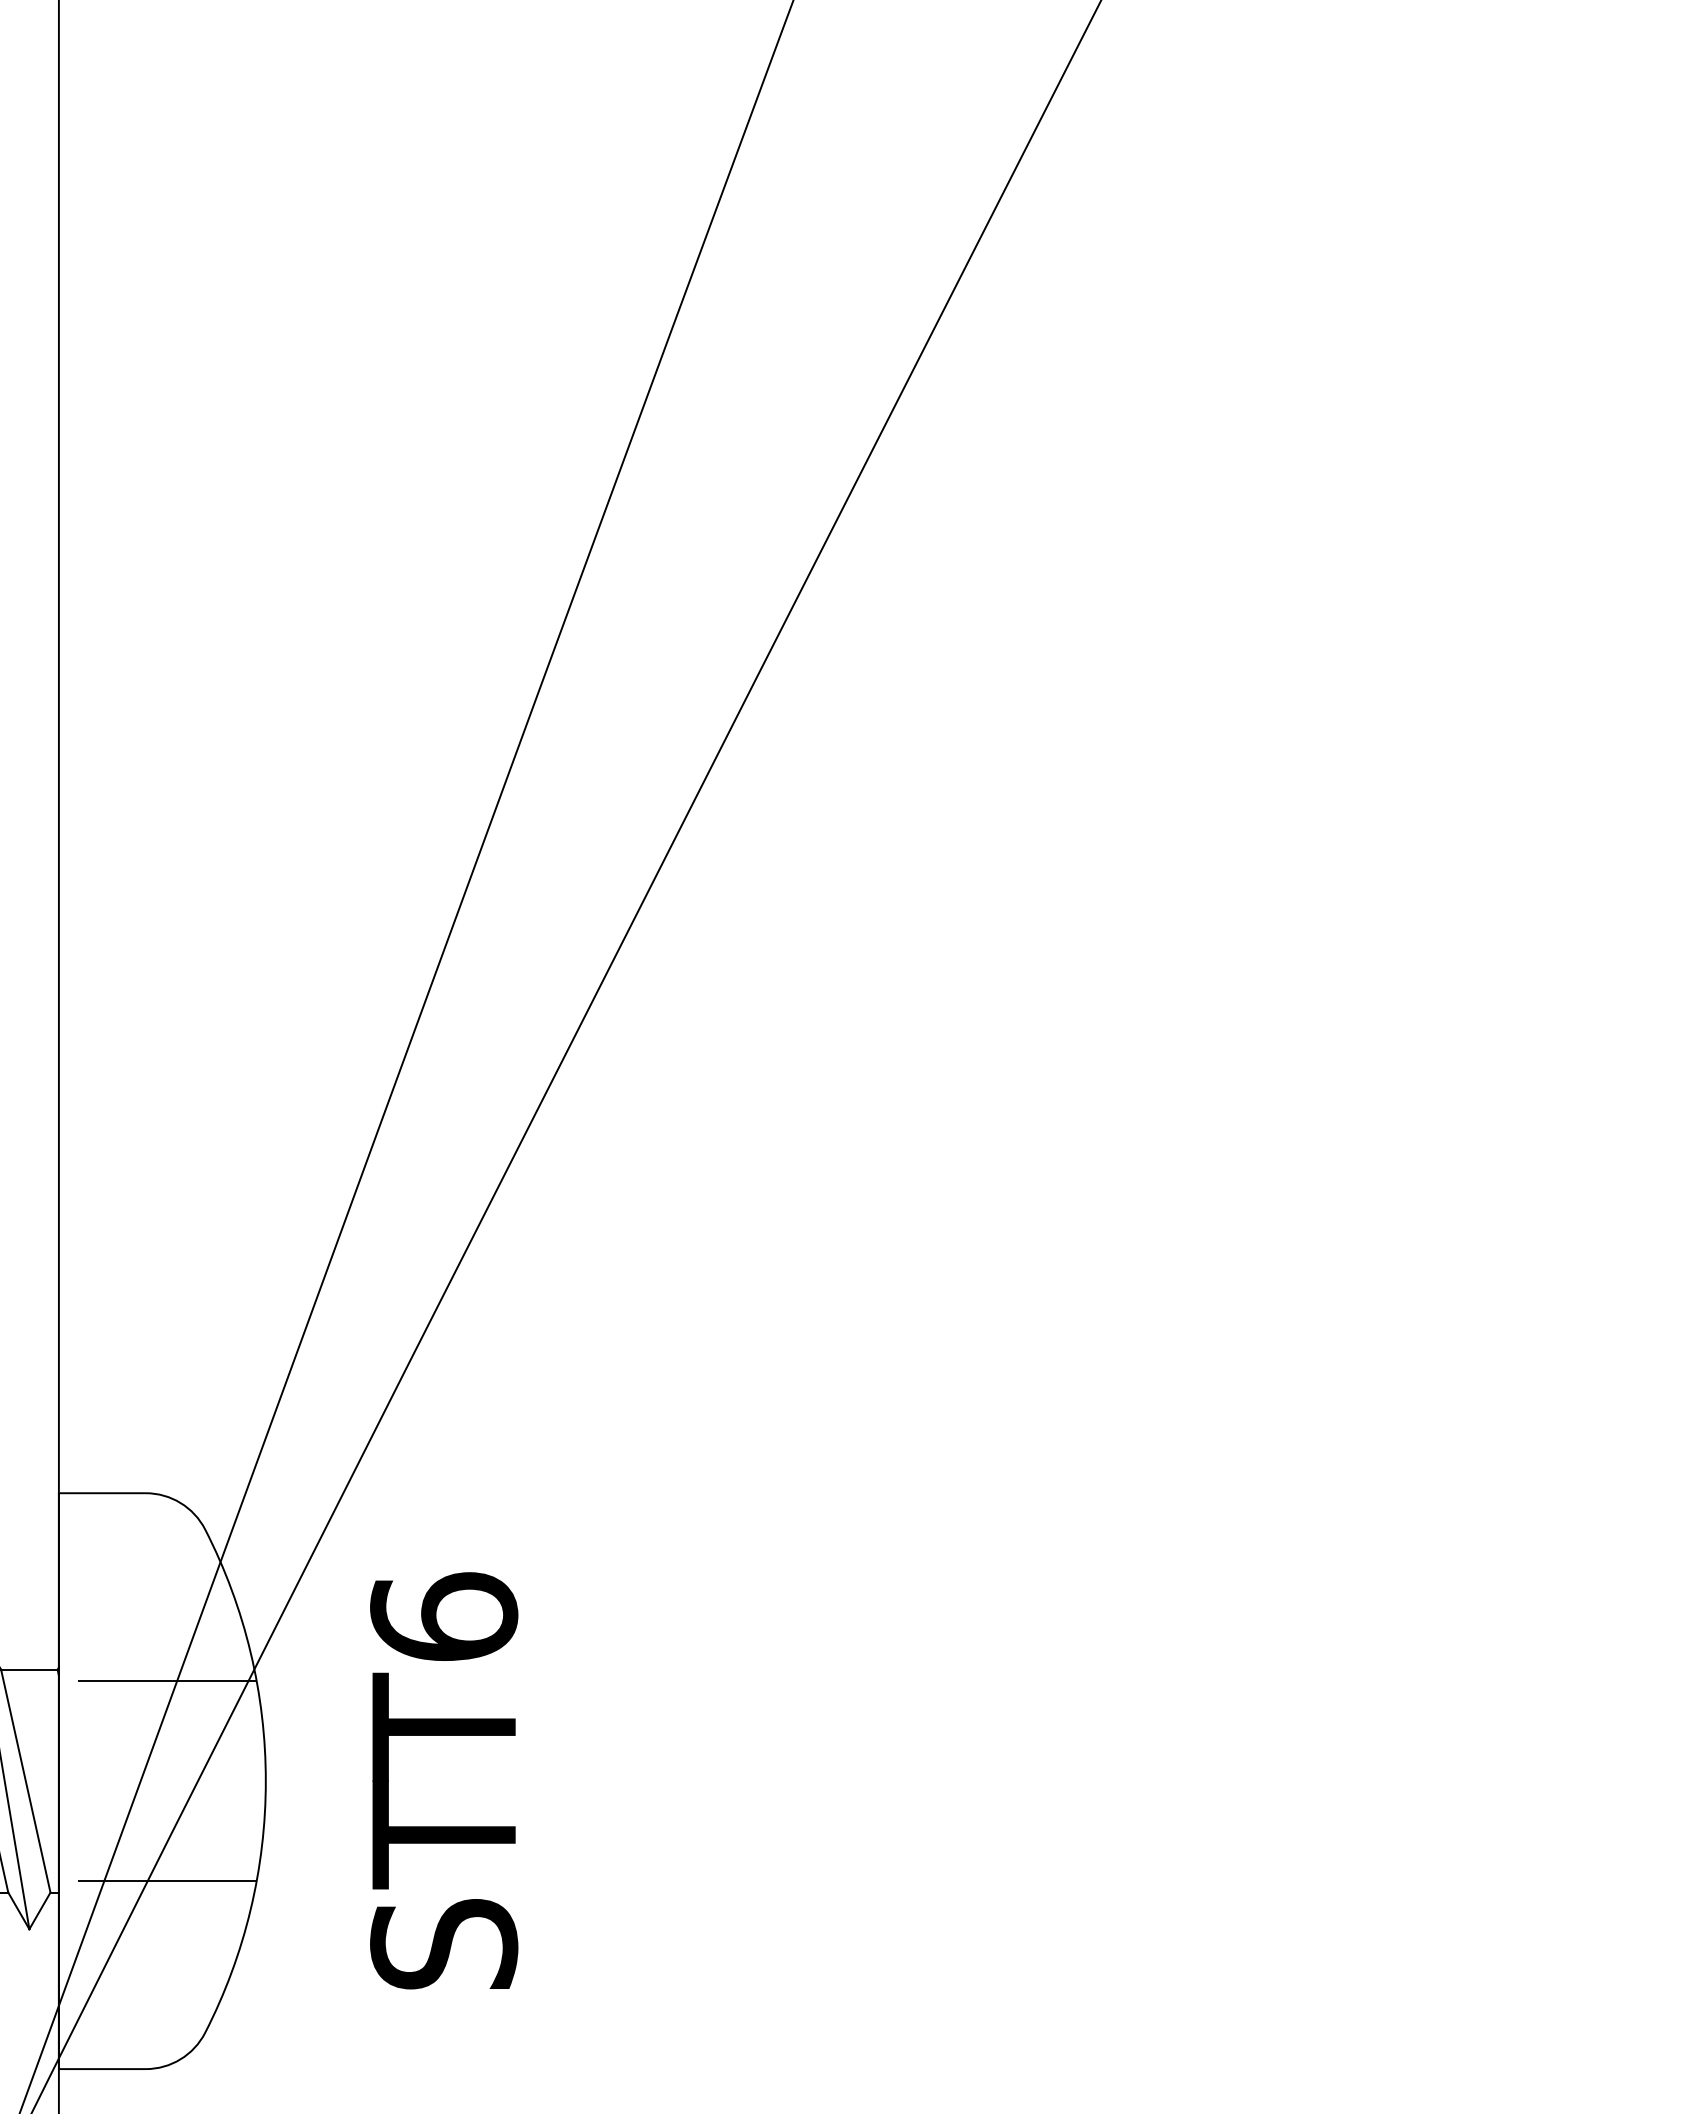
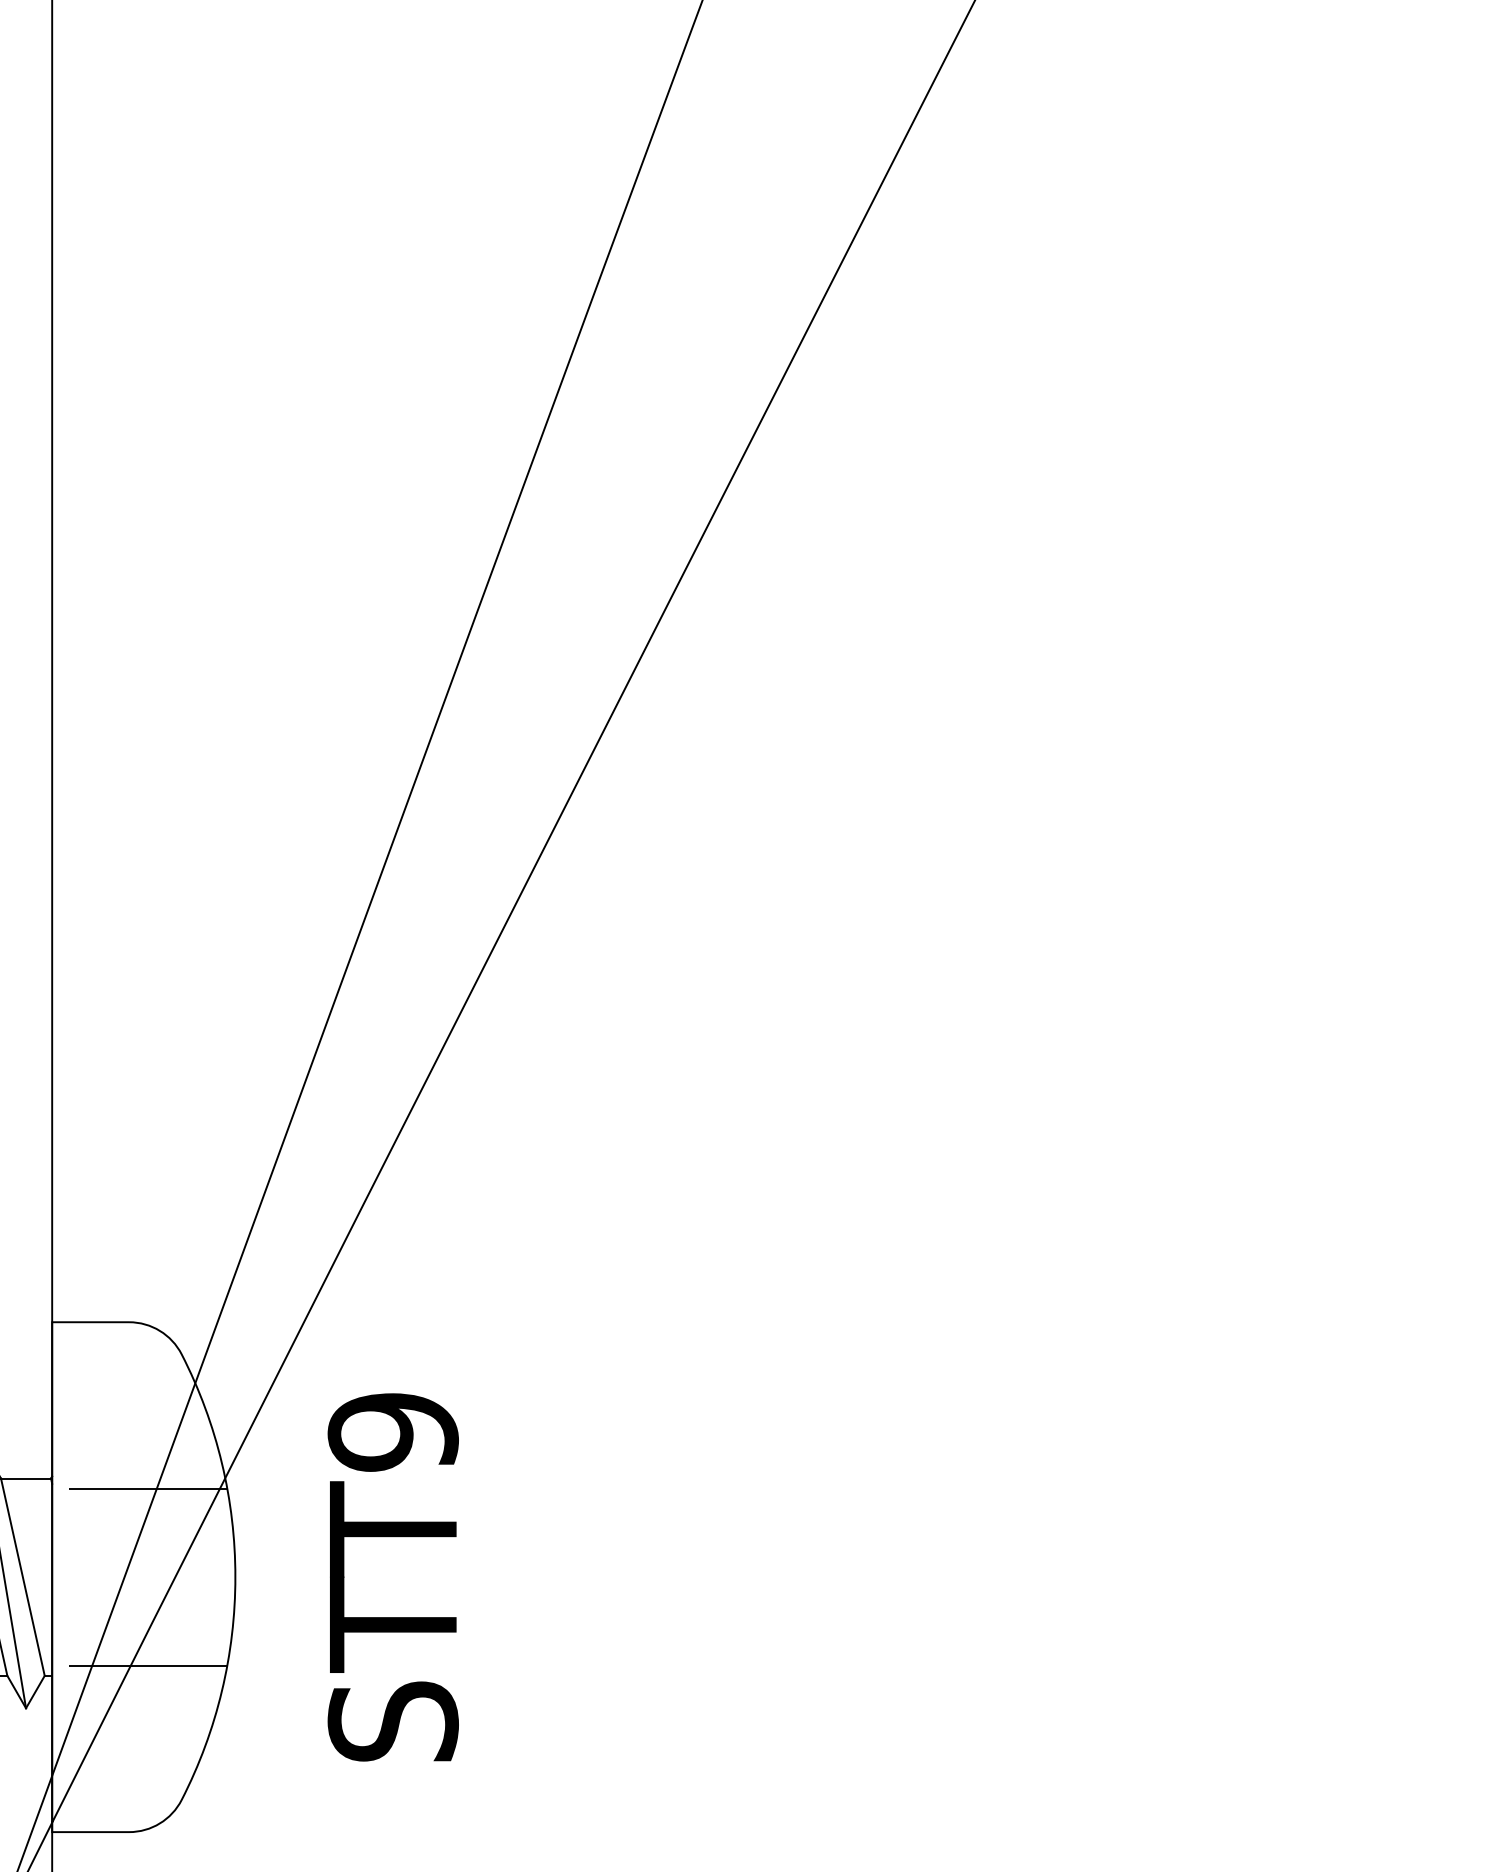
text: (444, 1617) -> (393, 1432), STT6 -> STT9

